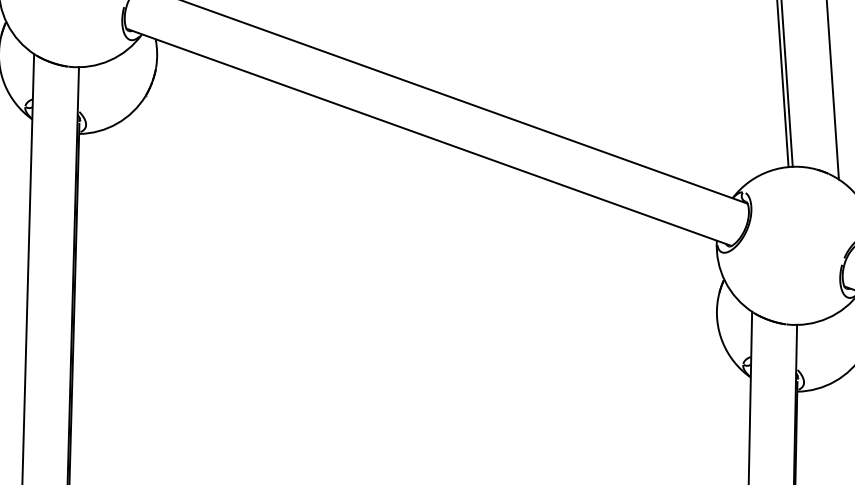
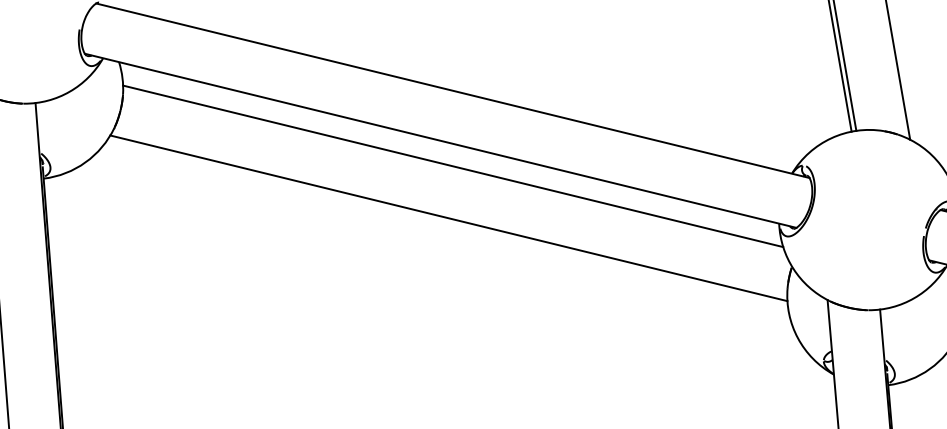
line: (437, 160) -> (452, 166), added
line: (429, 205) -> (449, 217), added

